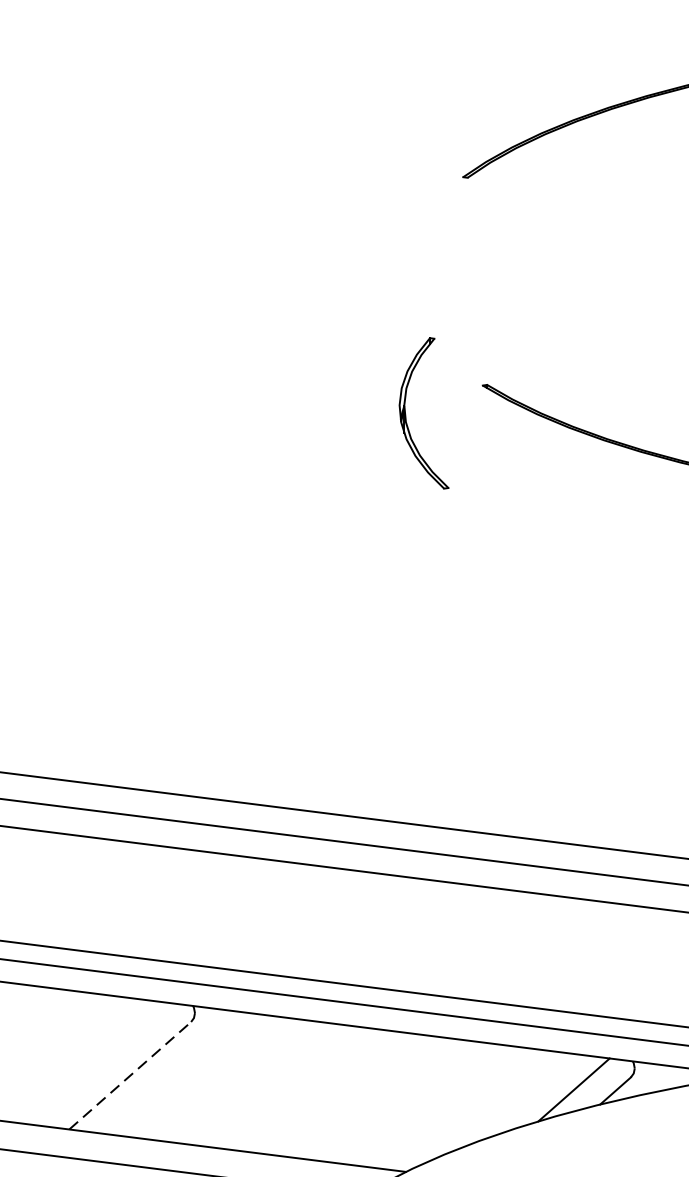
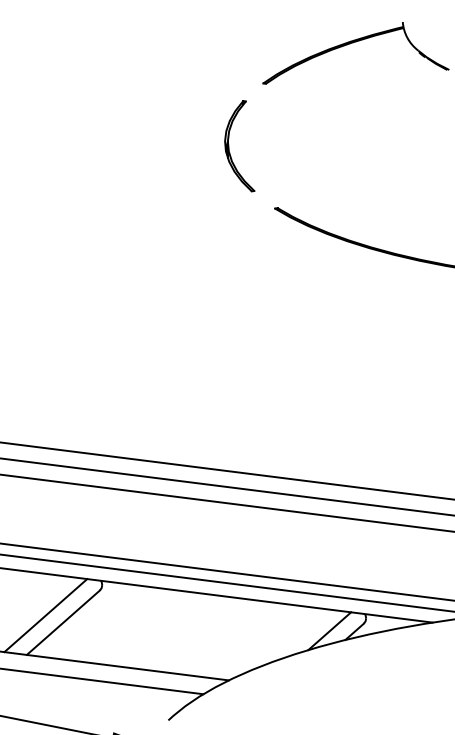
part: (407, 413) -> (229, 146), moved
line: (100, 1063) -> (45, 615), added
line: (130, 1075) -> (63, 622), dashed -> solid

